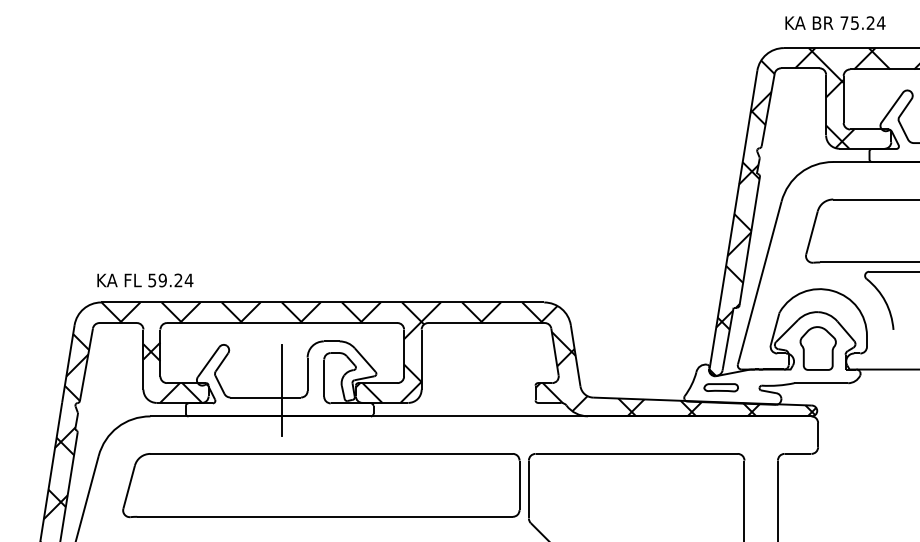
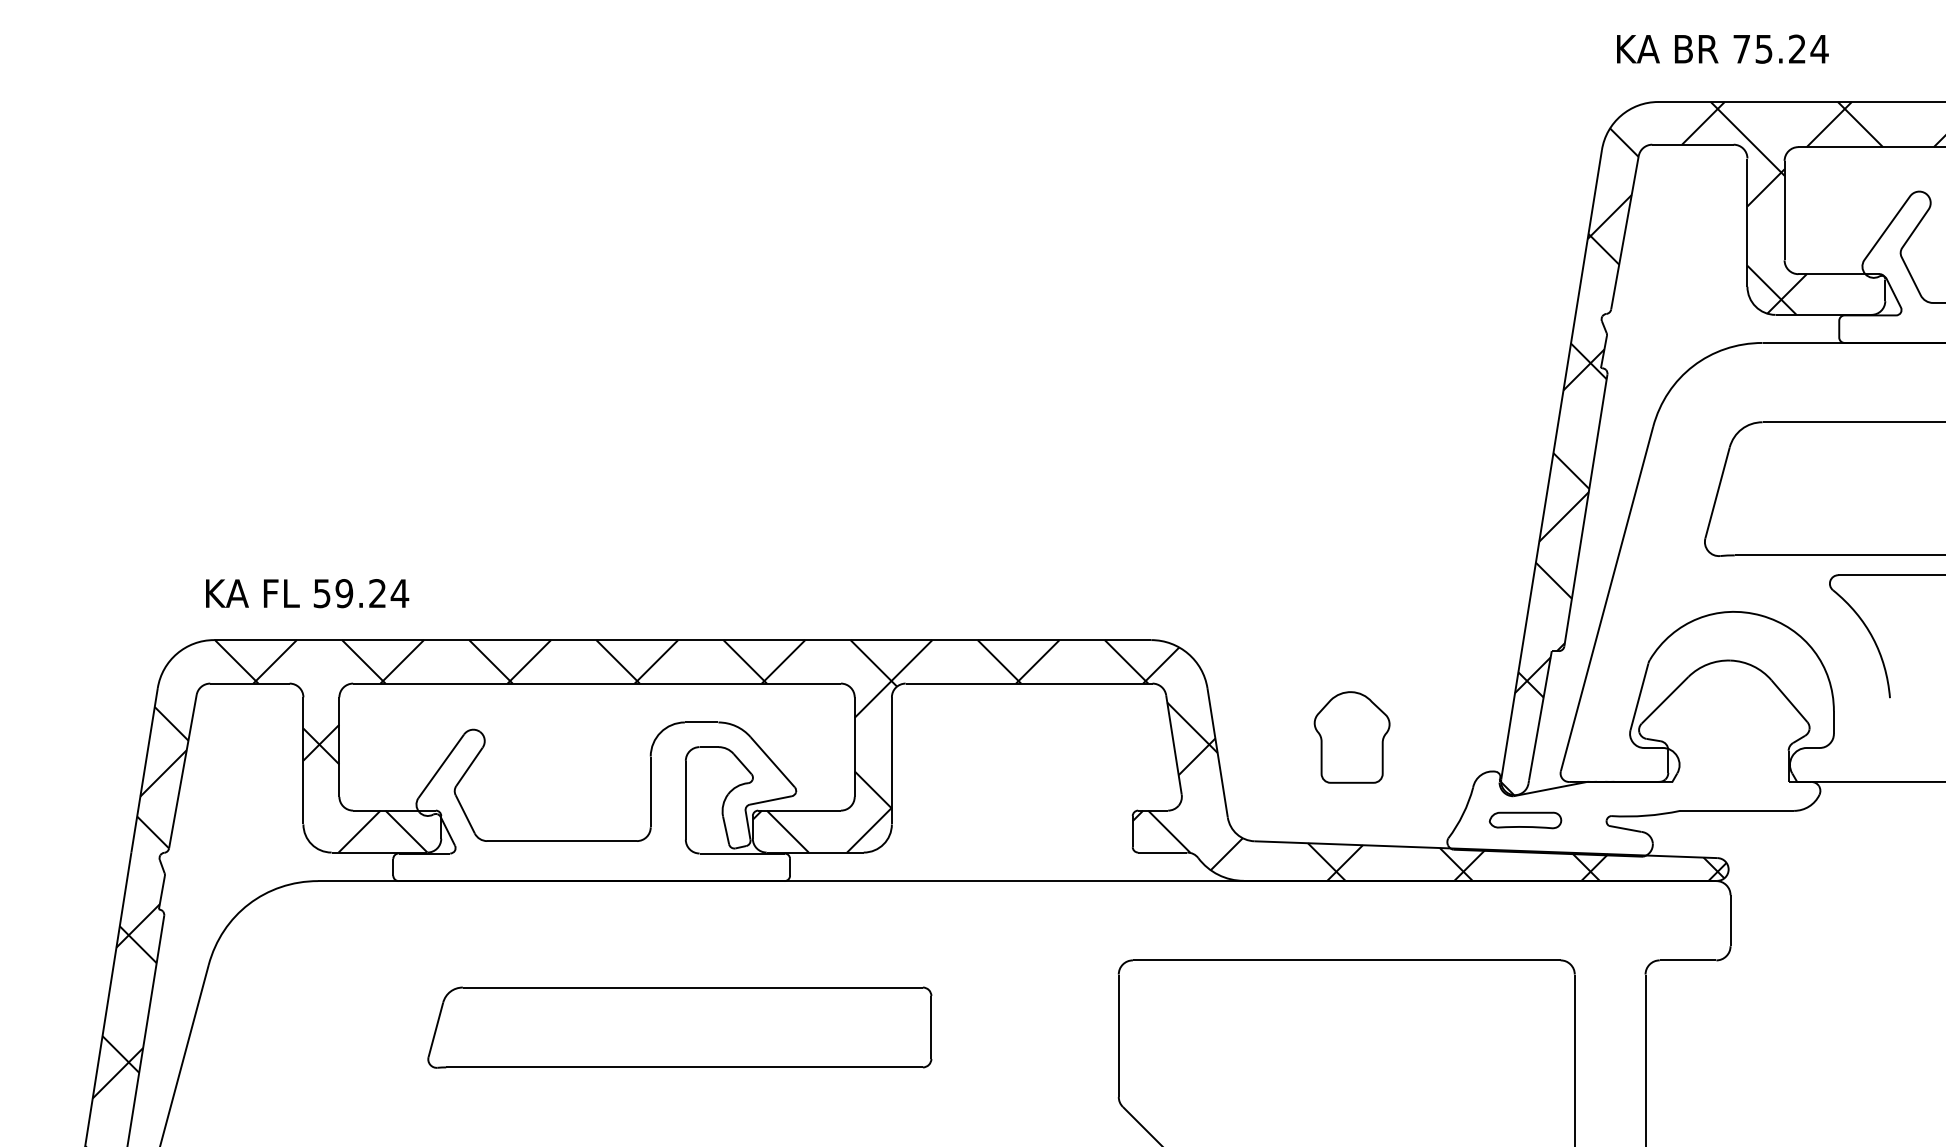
text: (835, 22) -> (1722, 47), moved
part: (817, 348) -> (1350, 737), moved
line: (281, 390) -> (595, 826), removed
part: (321, 485) -> (680, 1027), size x0.6

